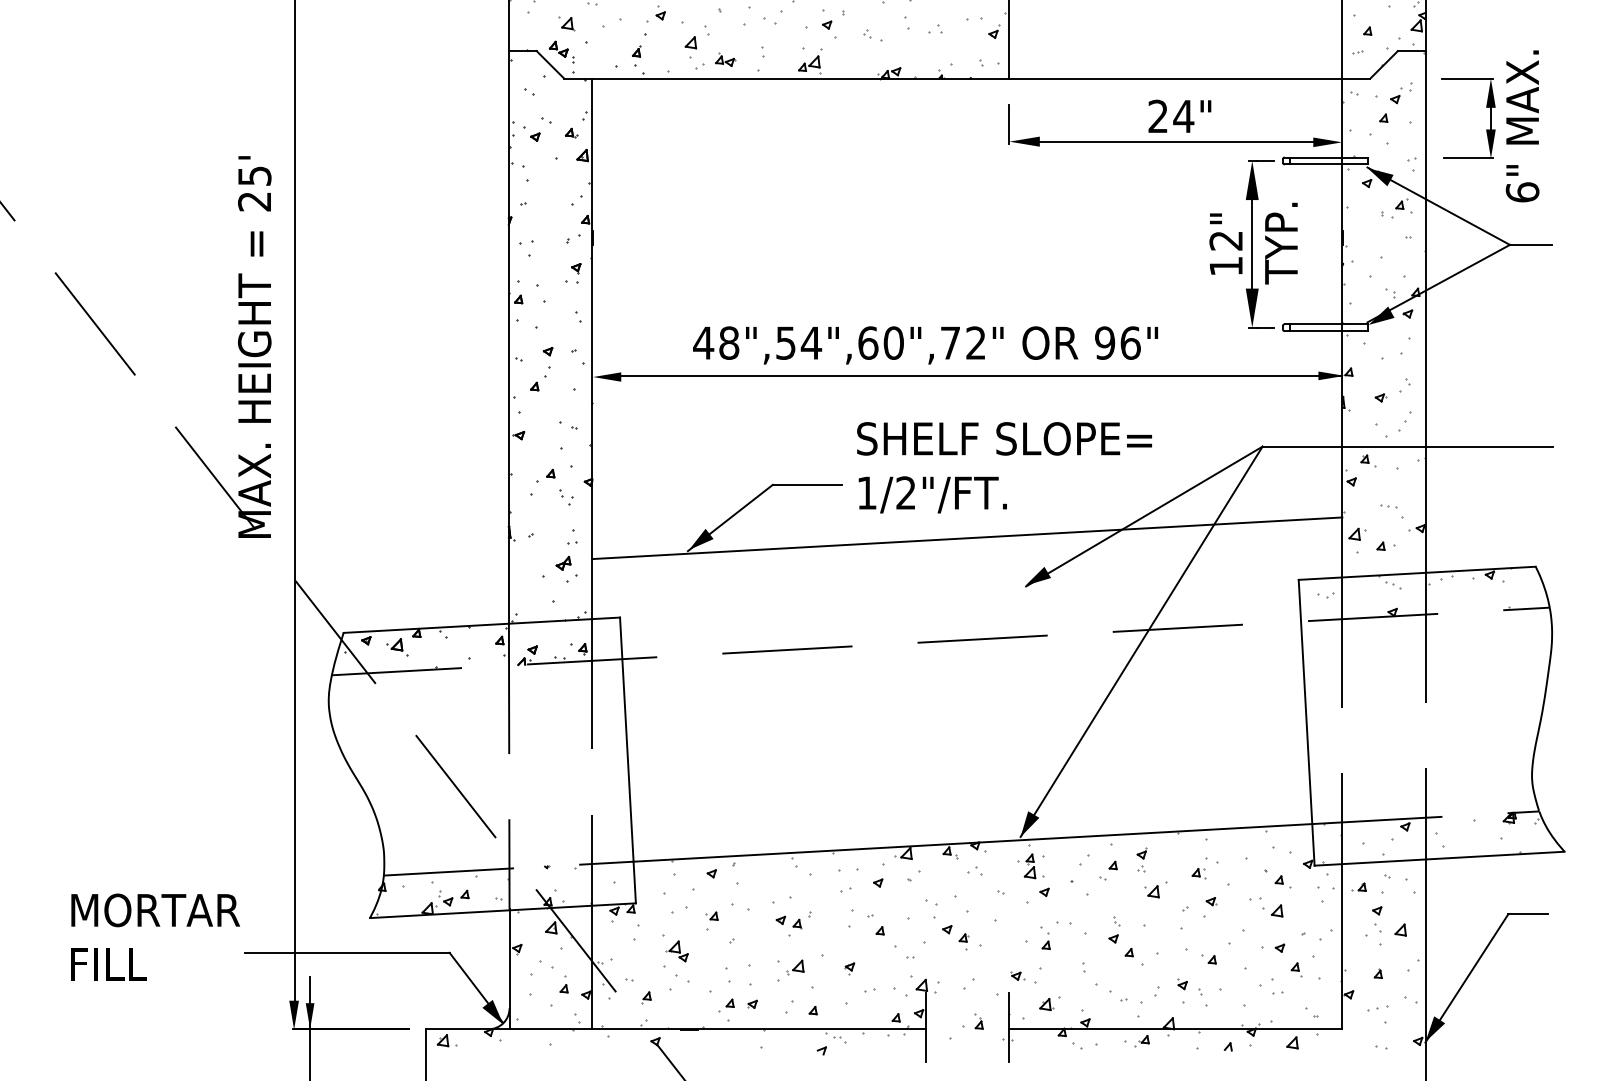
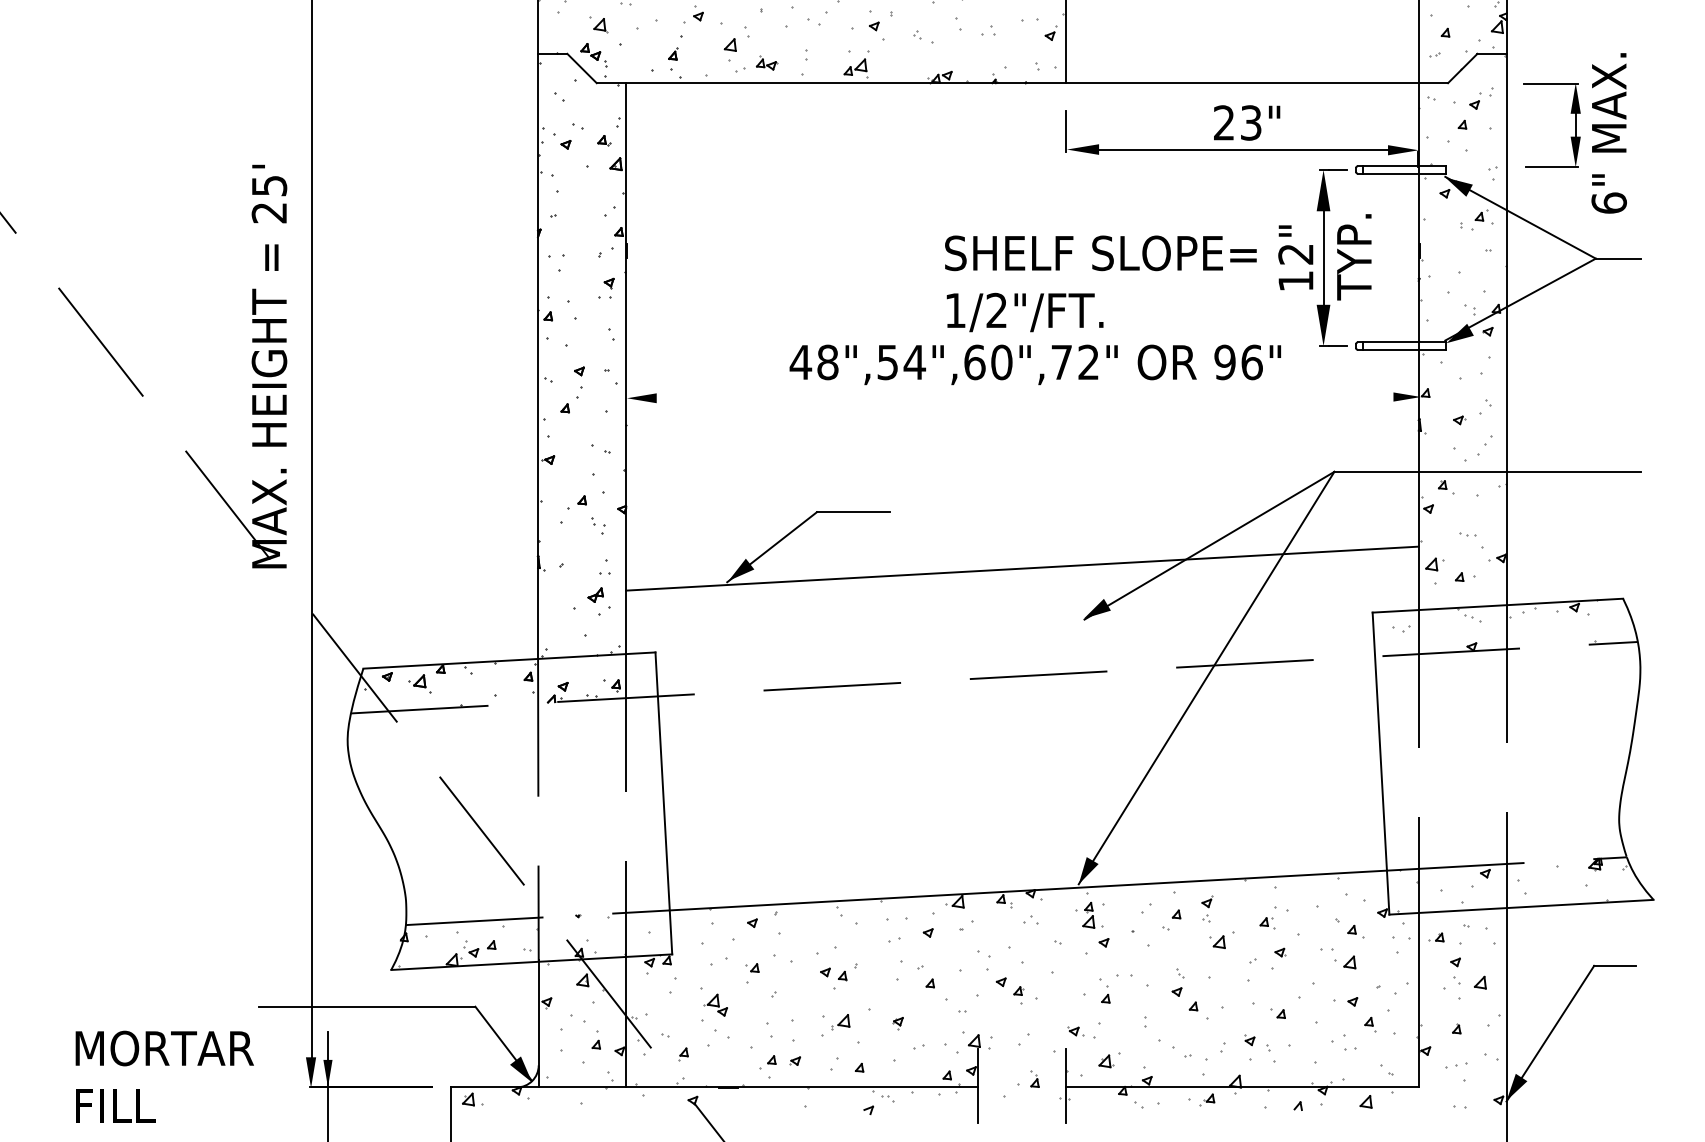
text: (1183, 116) -> (1250, 122), 24" -> 23"
text: (925, 345) -> (1035, 364), moved
line: (975, 376) -> (1031, 397), removed
text: (1004, 467) -> (1100, 283), moved
text: (155, 936) -> (164, 1076), moved

